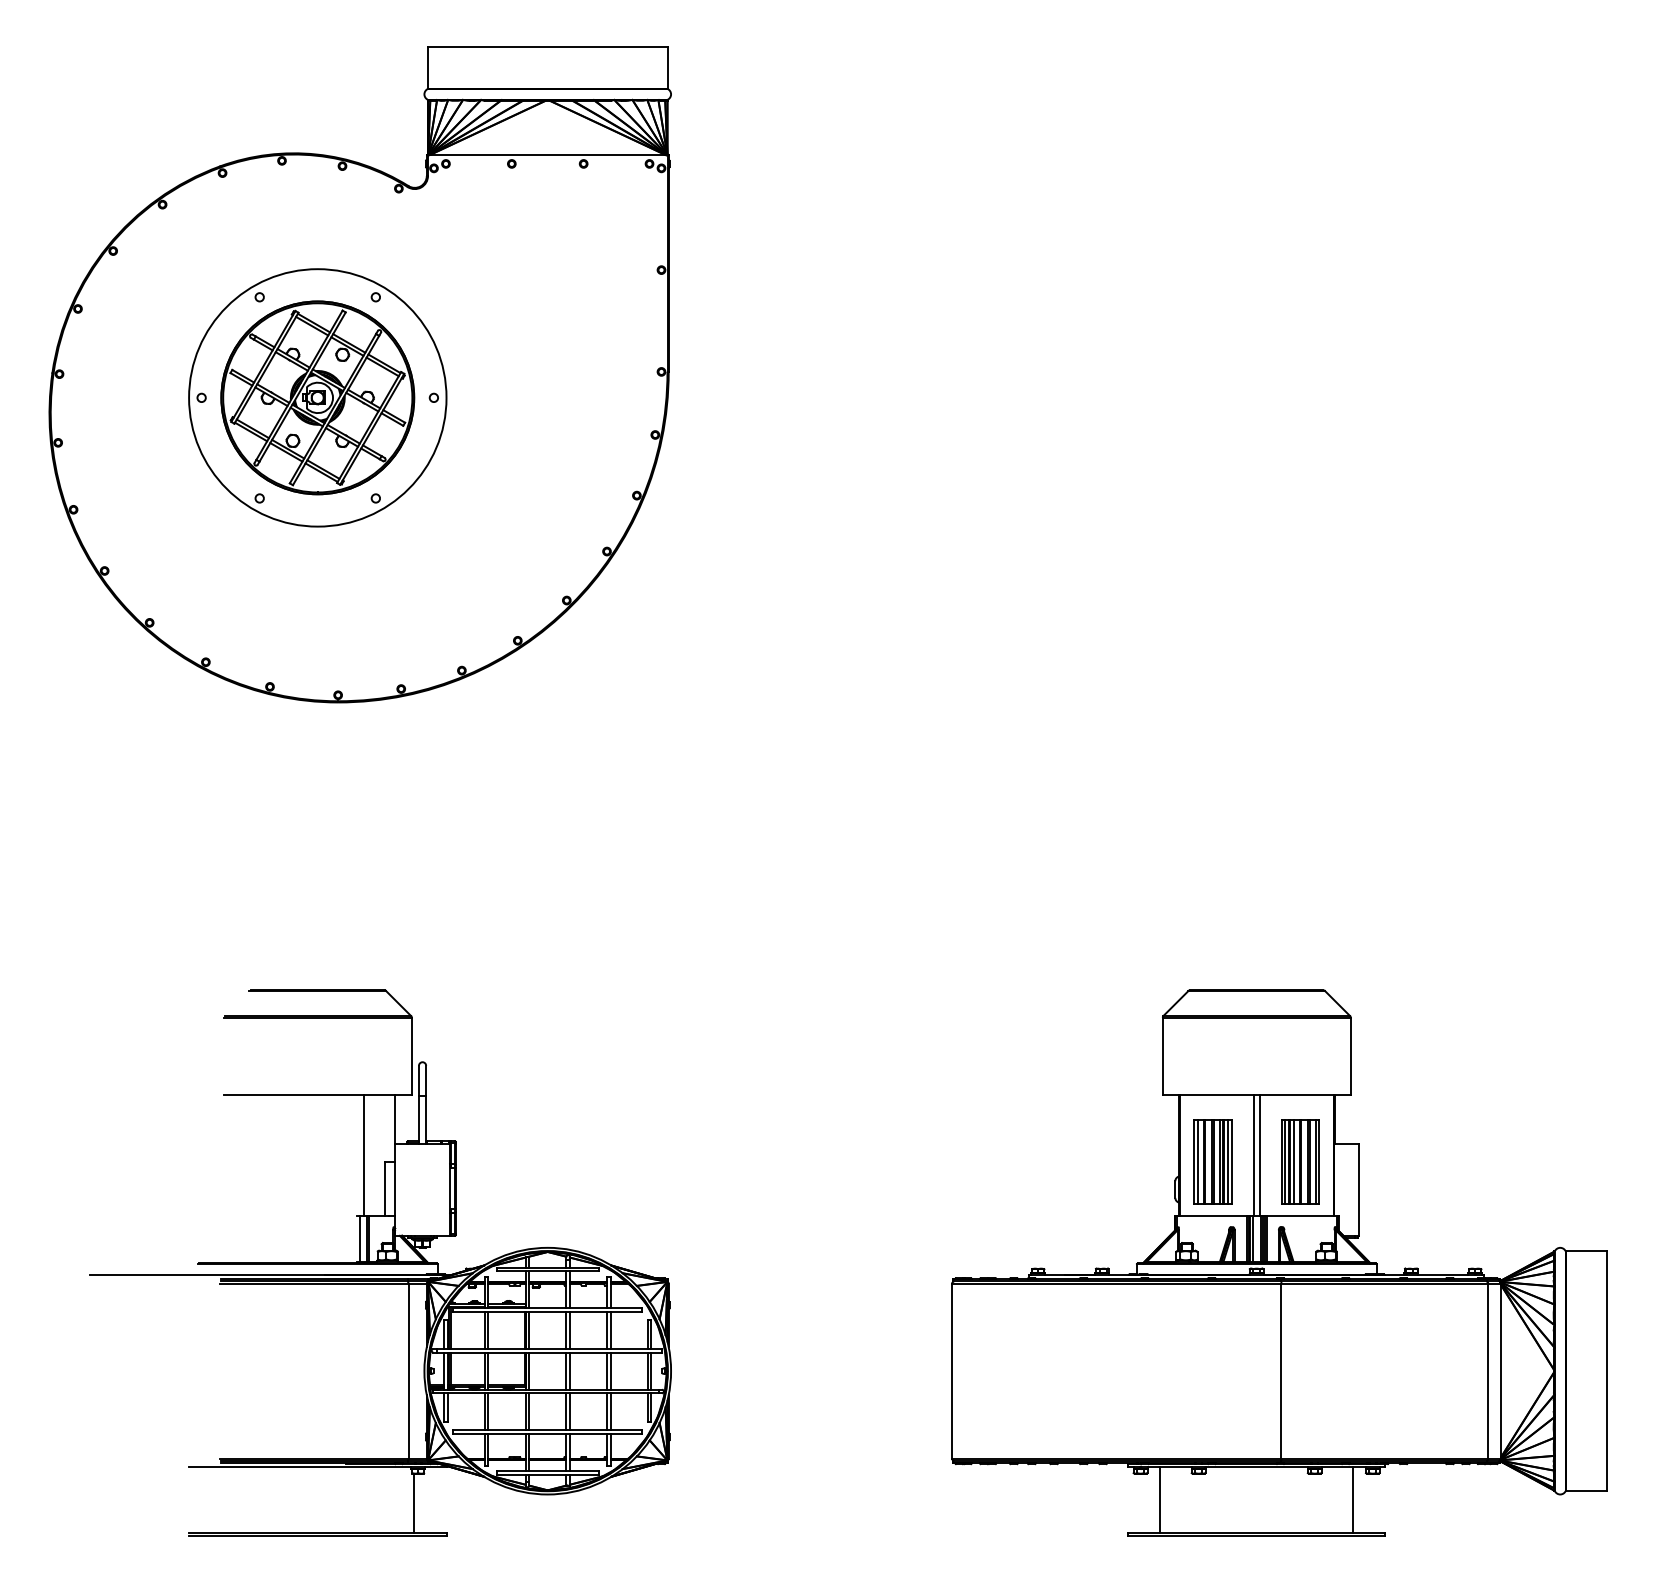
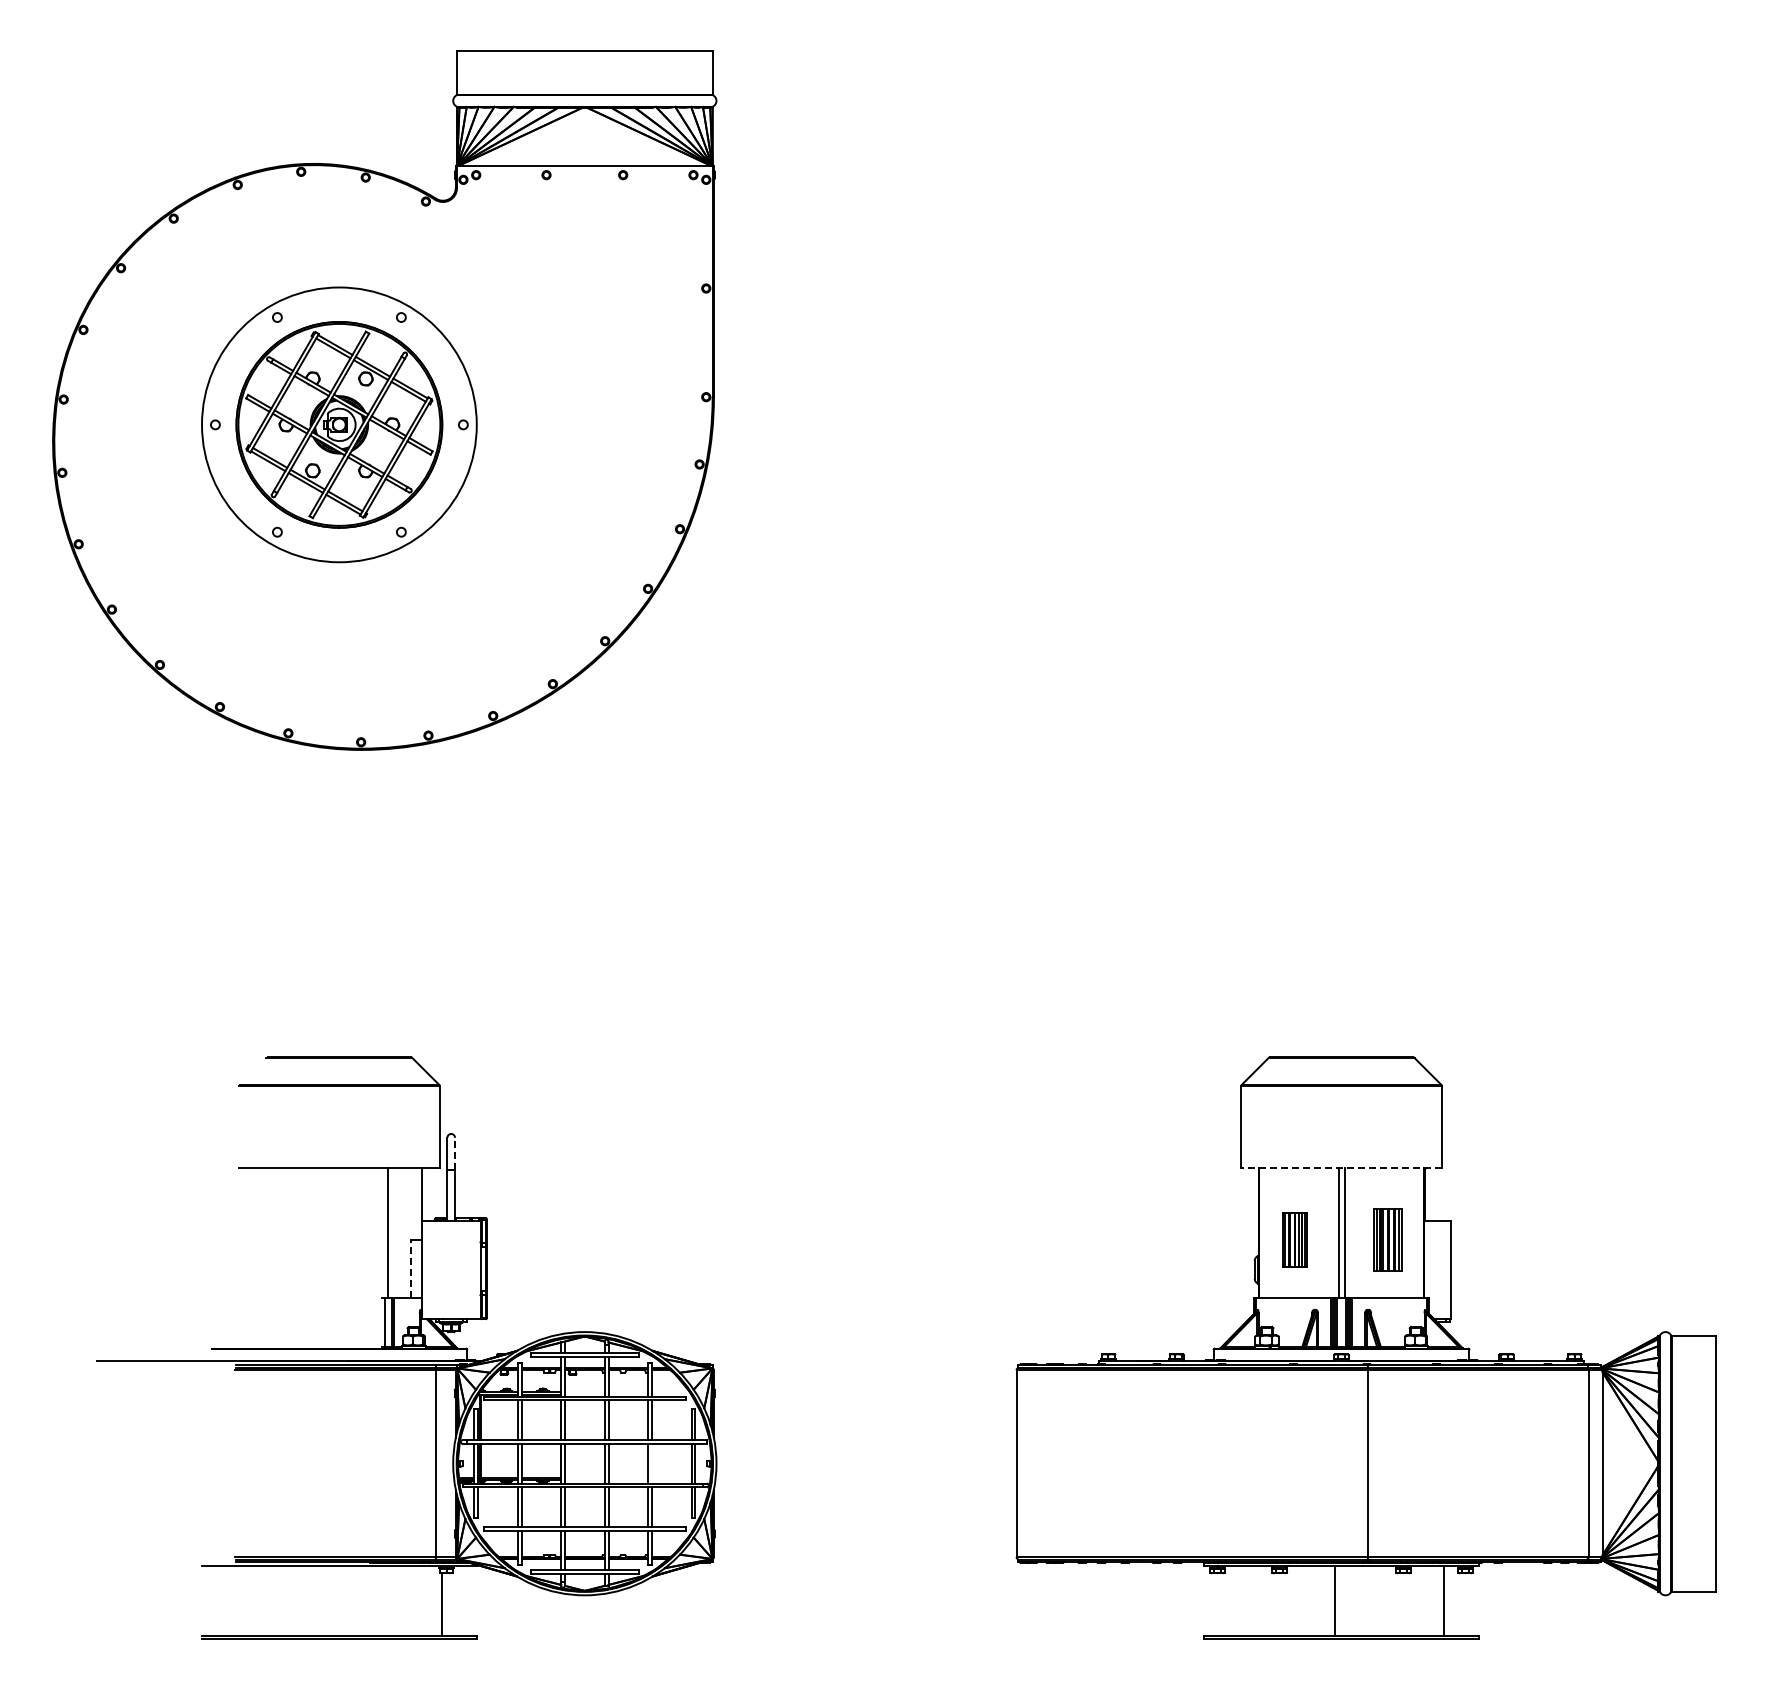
line: (426, 1080) -> (455, 1153), solid -> dashed
line: (1256, 1094) -> (1341, 1168), solid -> dashed
part: (1212, 1161) -> (1294, 1239), size x0.6
part: (1299, 1161) -> (1387, 1239), size x0.7
line: (385, 1188) -> (411, 1268), solid -> dashed
line: (610, 1370) -> (651, 1463), removed
line: (1160, 1499) -> (1334, 1600), moved

